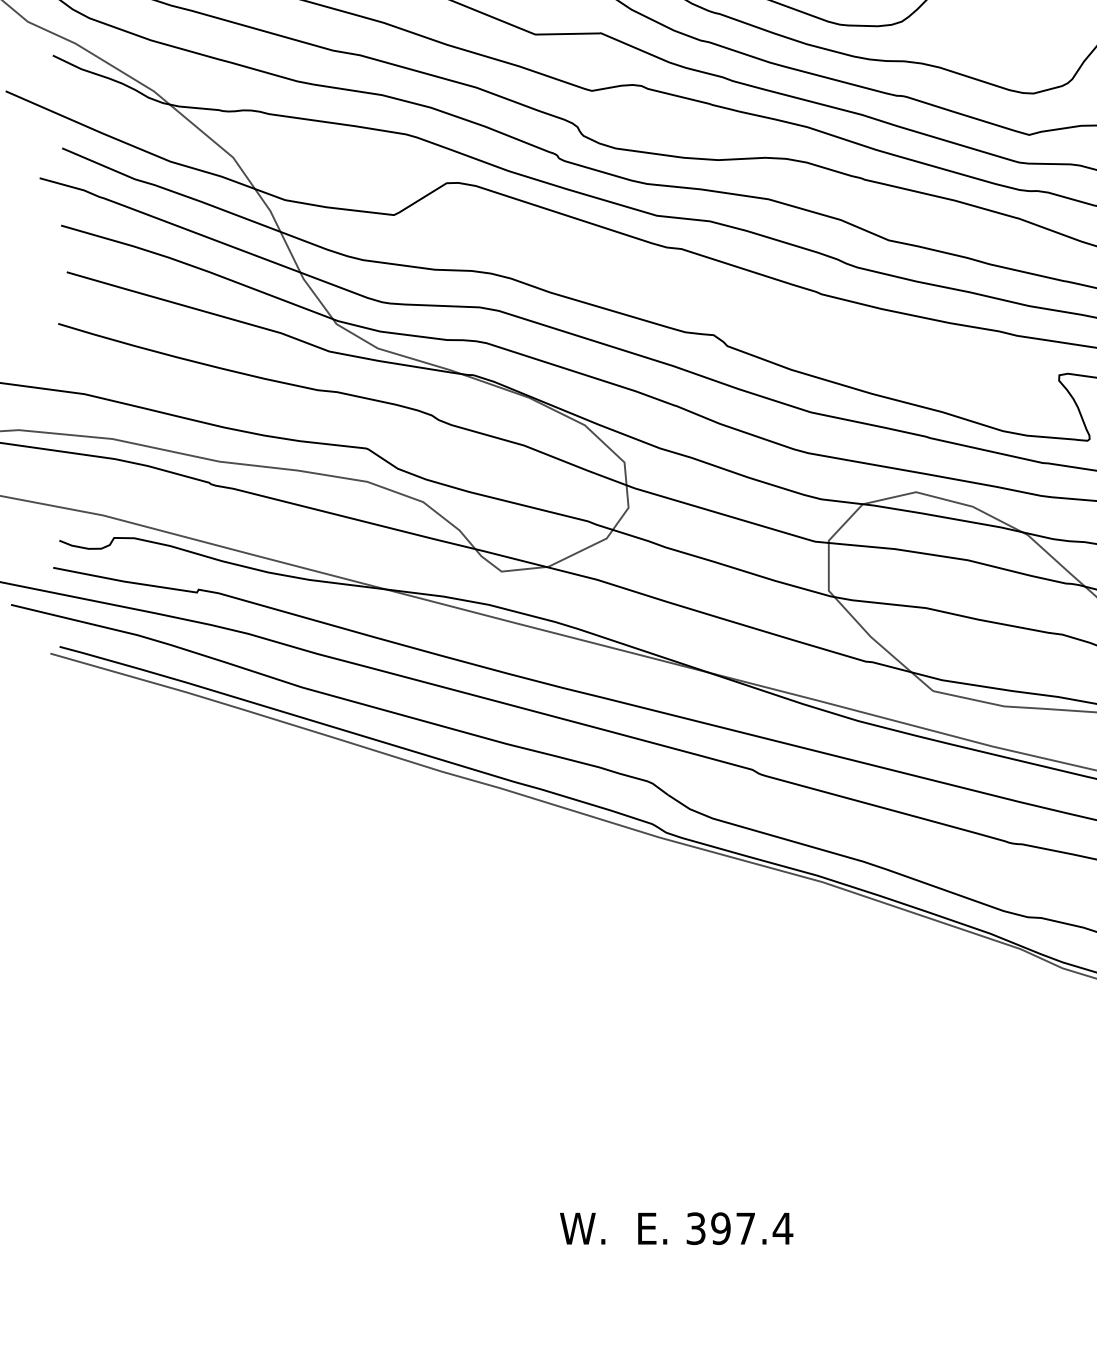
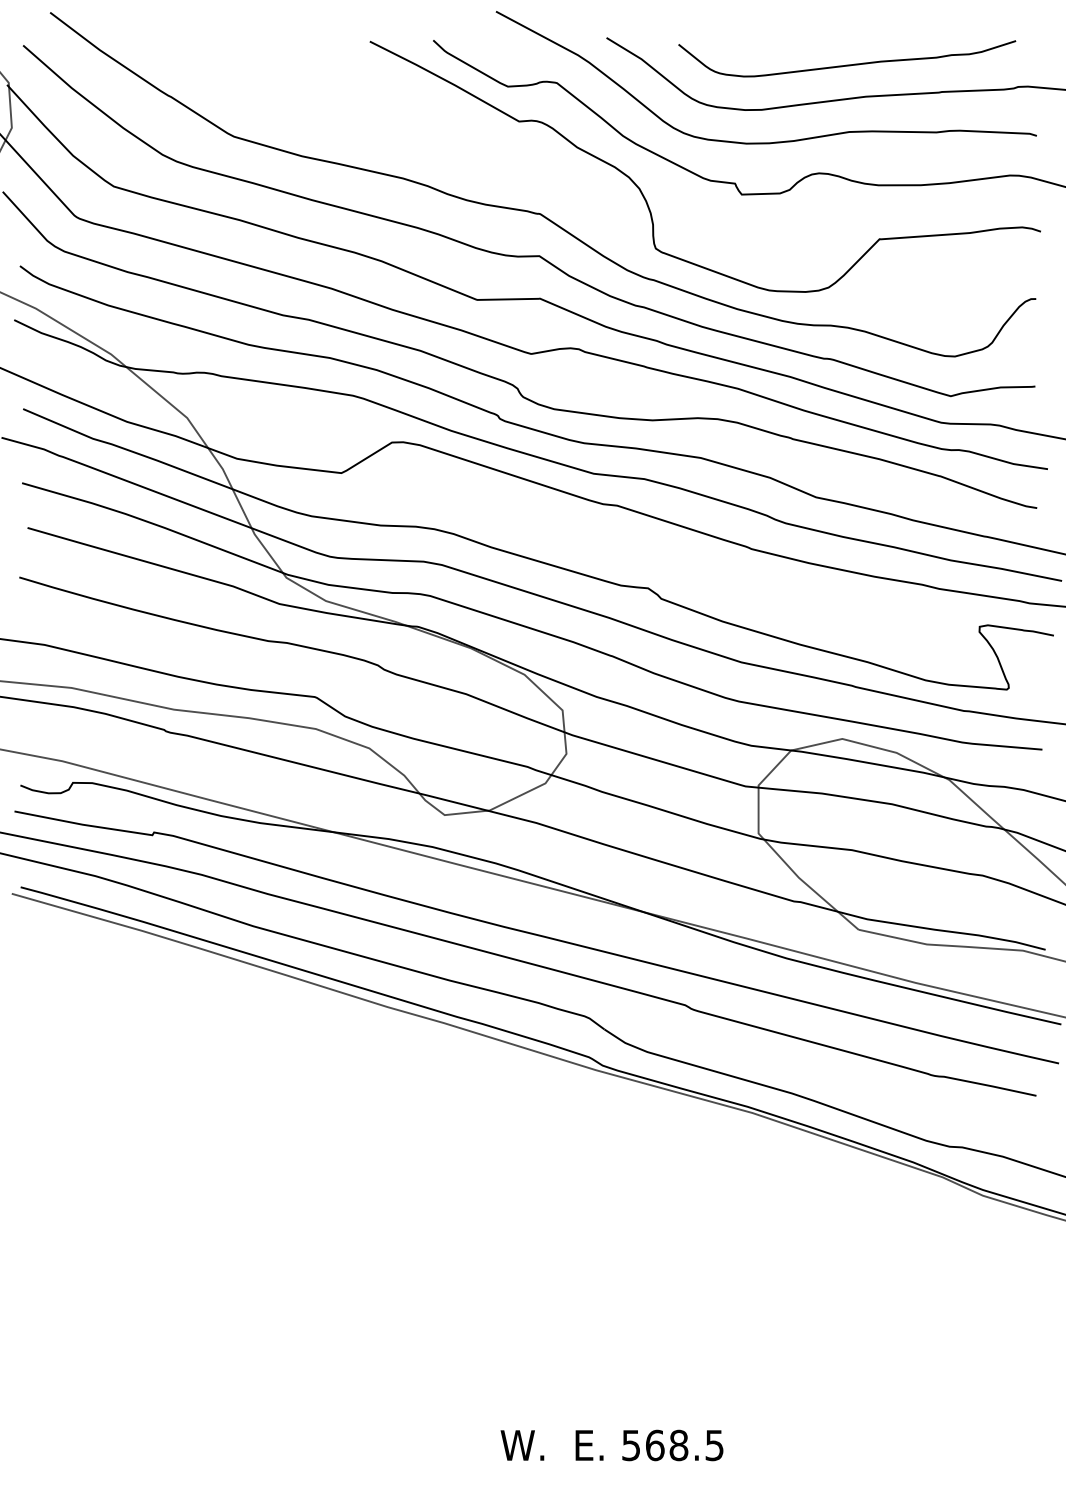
text: (740, 1228) -> (673, 1445), 397.4 -> 568.5

